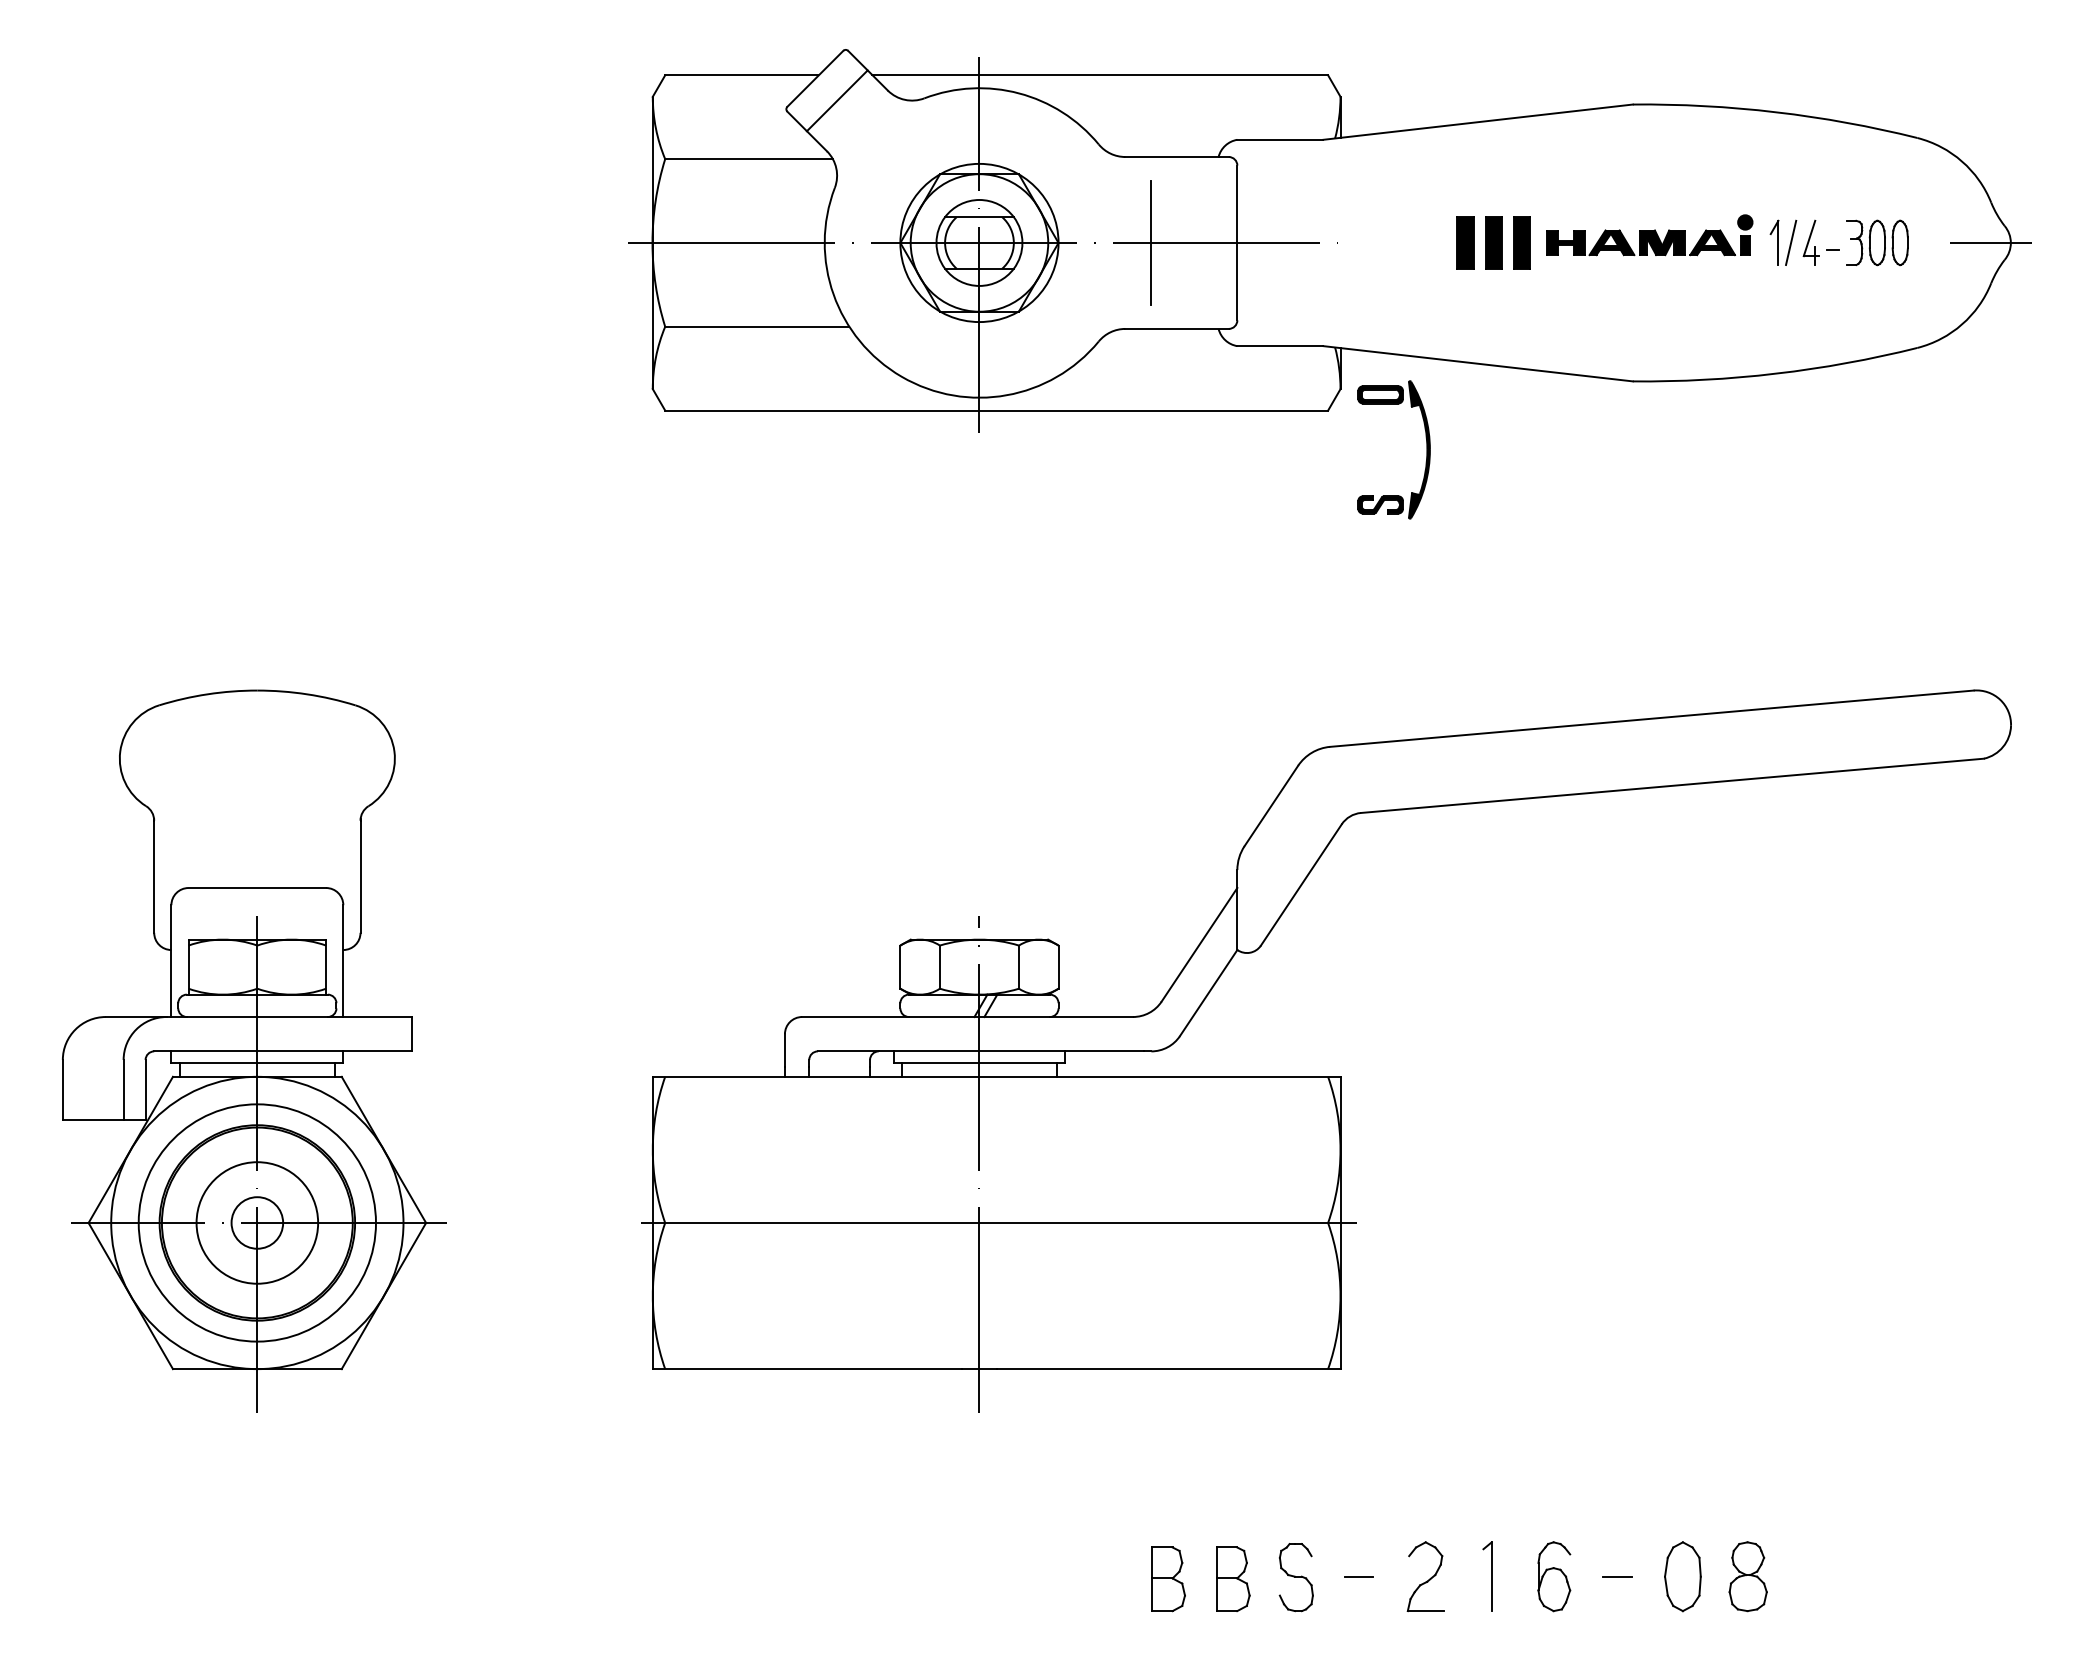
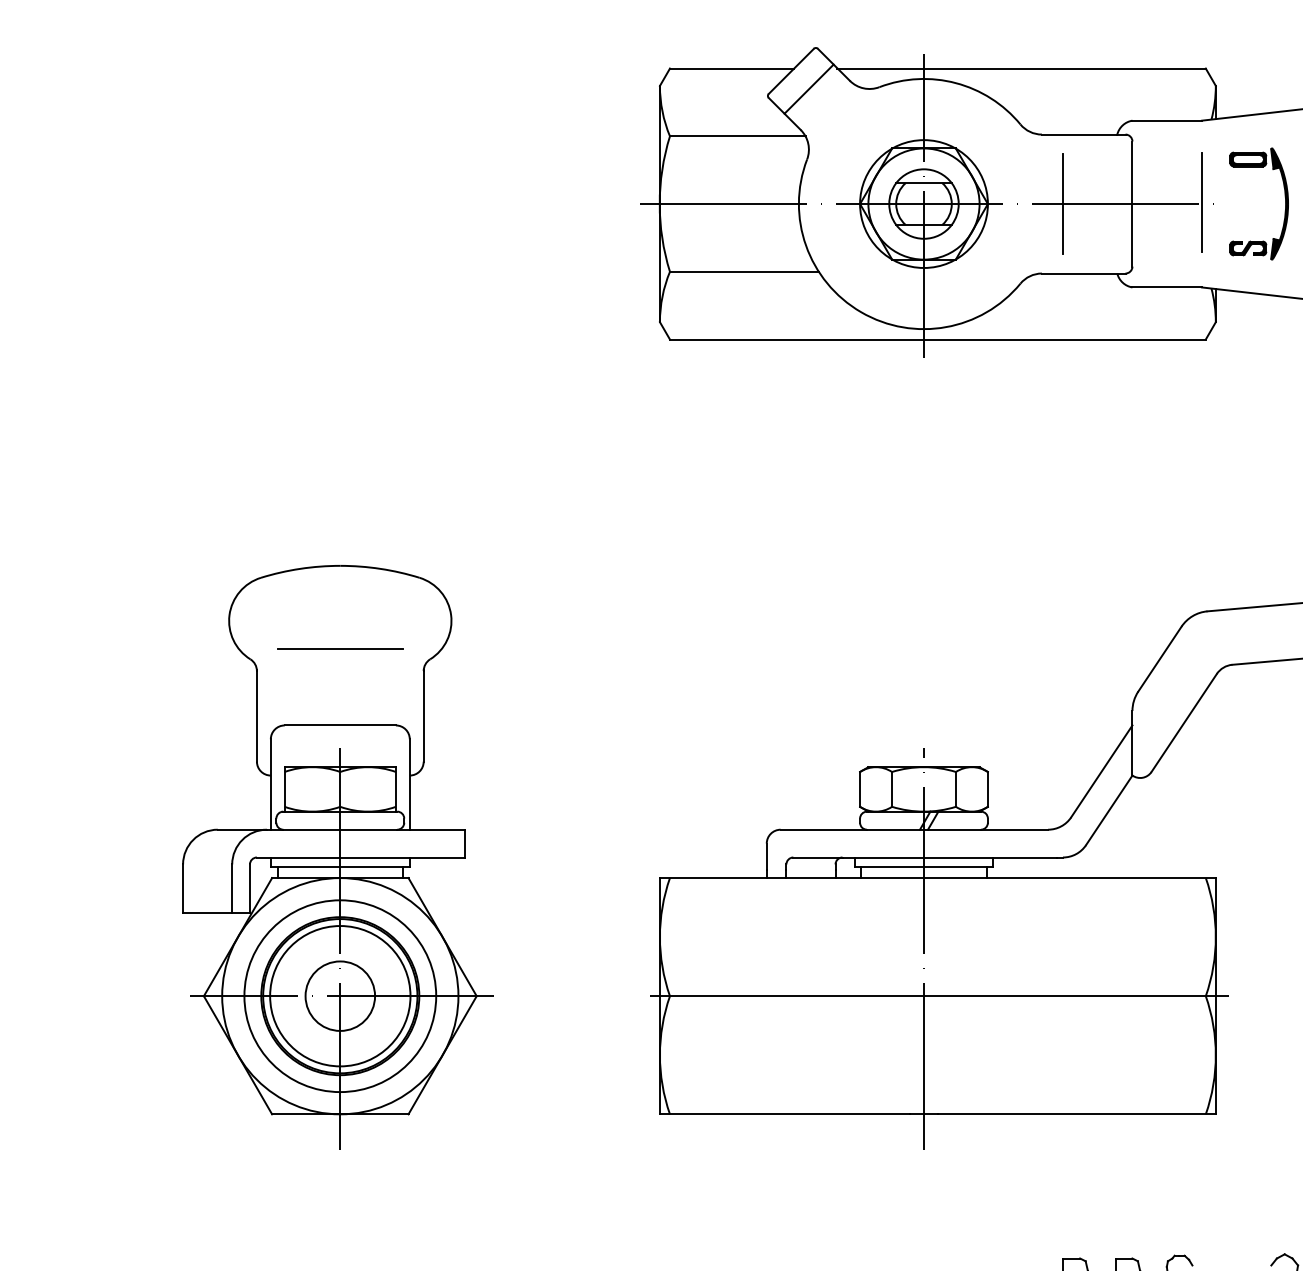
line: (1323, 240) -> (1202, 202), added
part: (1426, 449) -> (1285, 203), moved
line: (256, 793) -> (339, 649), added
circle: (257, 1222) -> (340, 995), size x1.43
circle: (257, 1222) -> (340, 995), size x1.67

